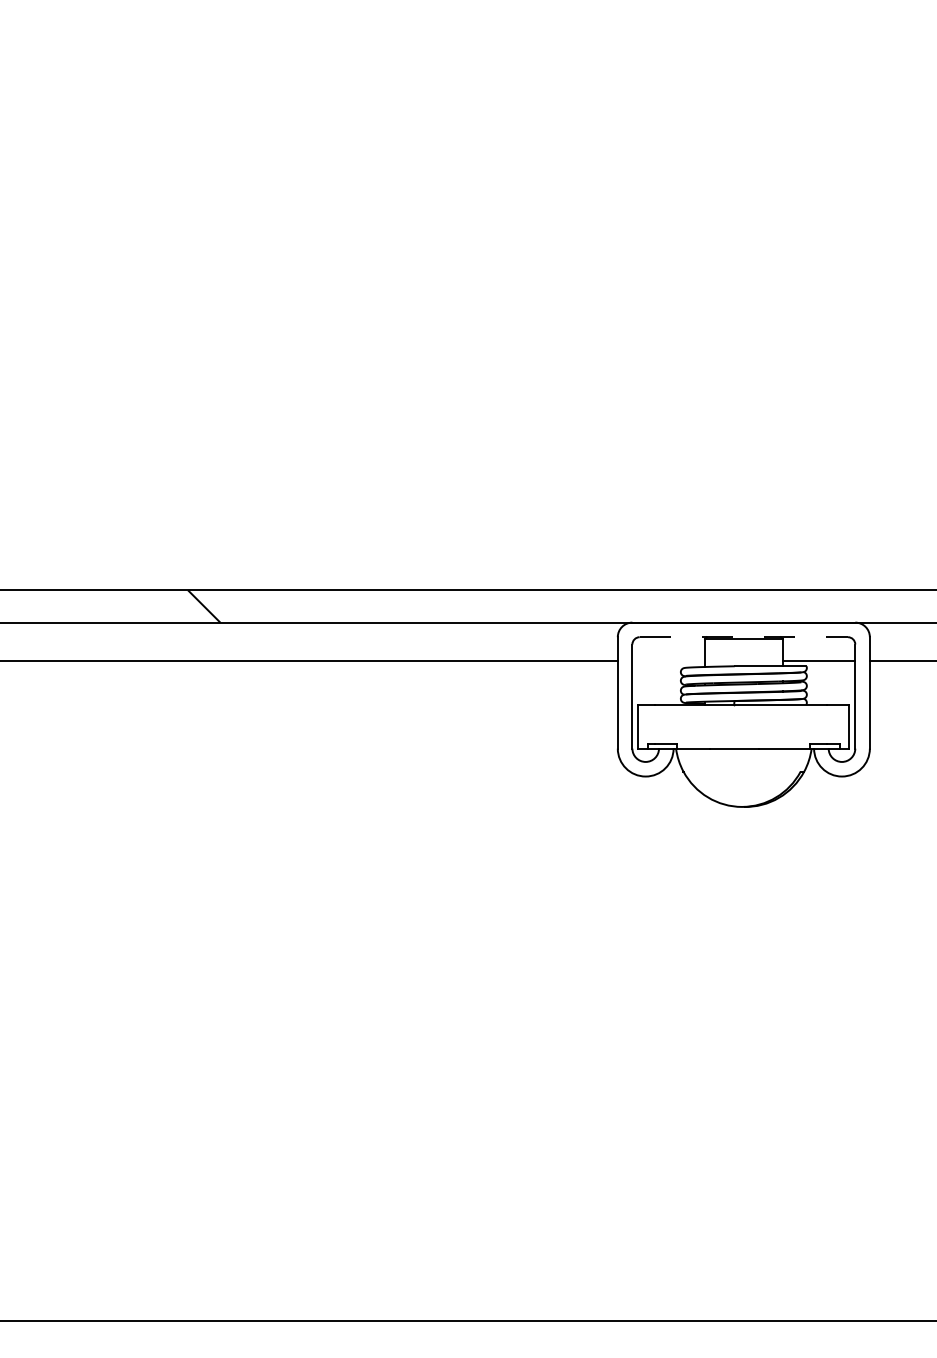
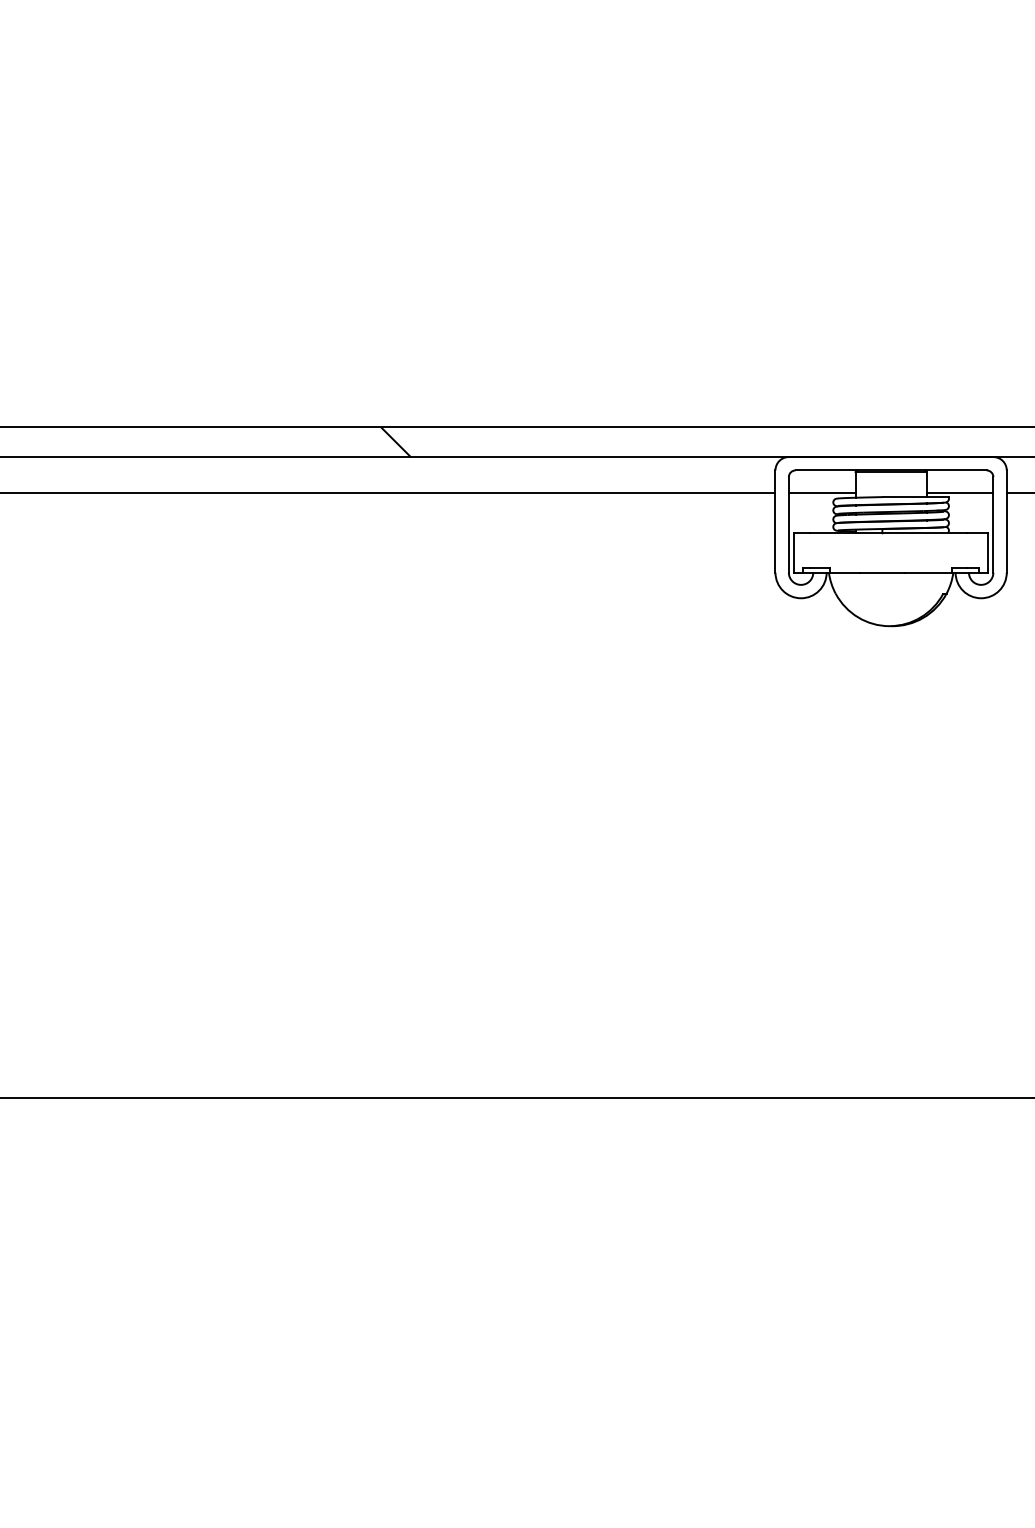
line: (744, 637) -> (891, 470), dashed -> solid
line: (667, 661) -> (821, 492), added

